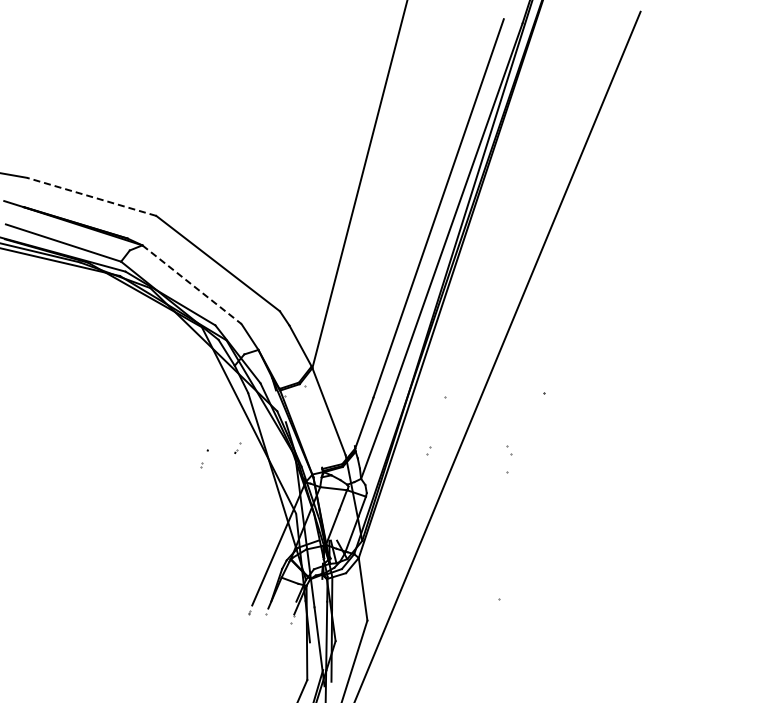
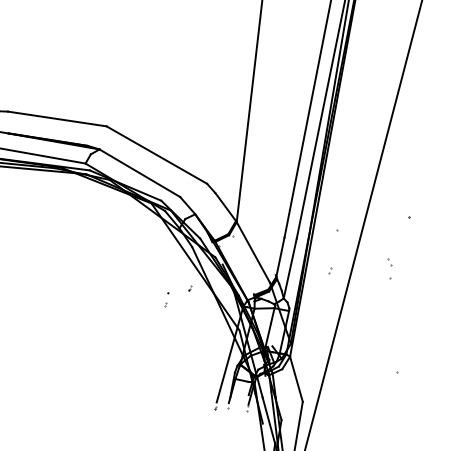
line: (91, 196) -> (57, 118), dashed -> solid
line: (192, 285) -> (140, 173), dashed -> solid
part: (237, 447) -> (189, 288), size x0.62

